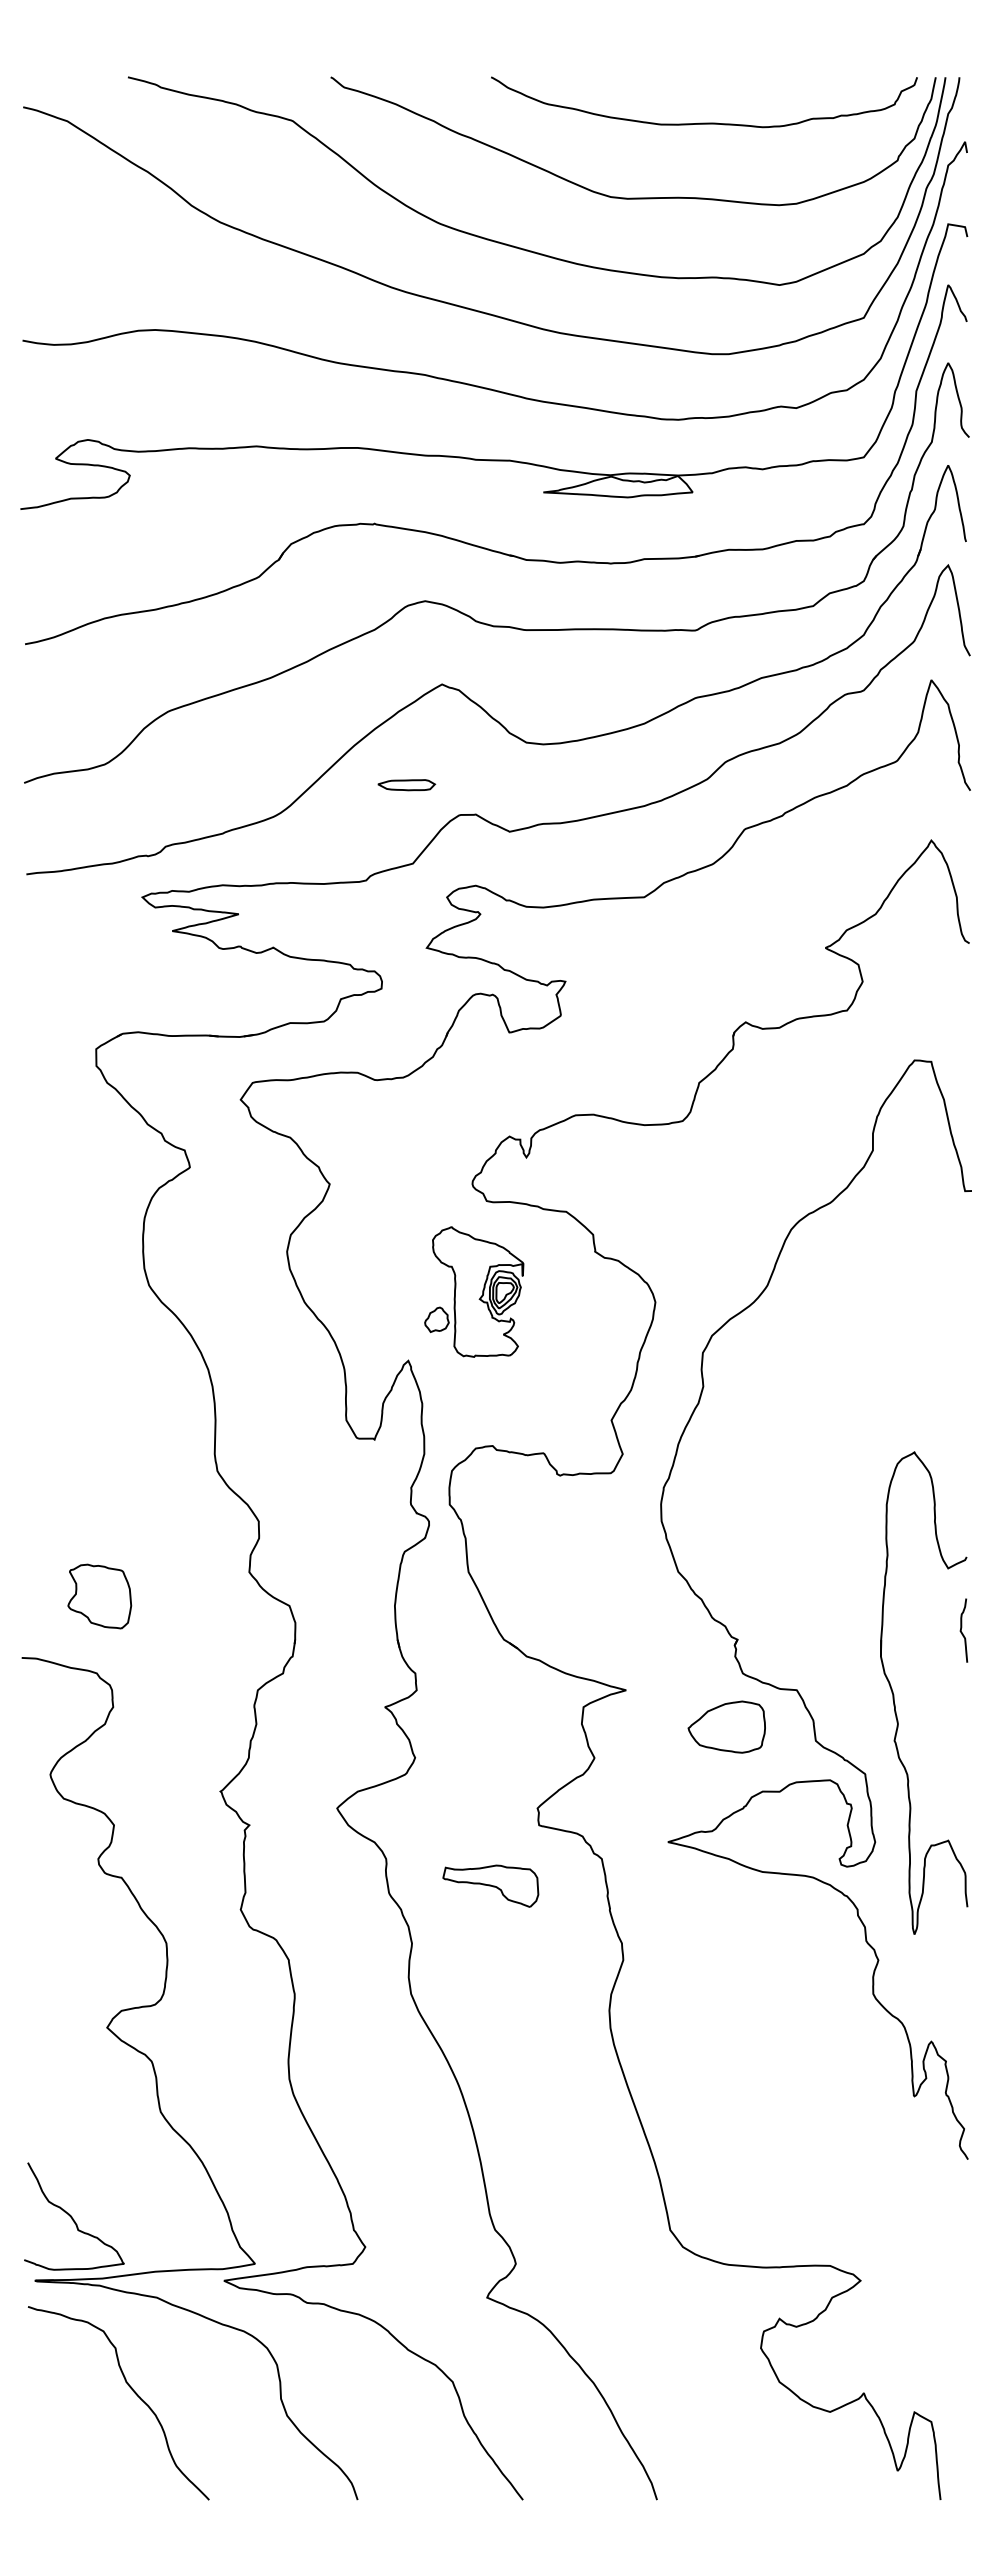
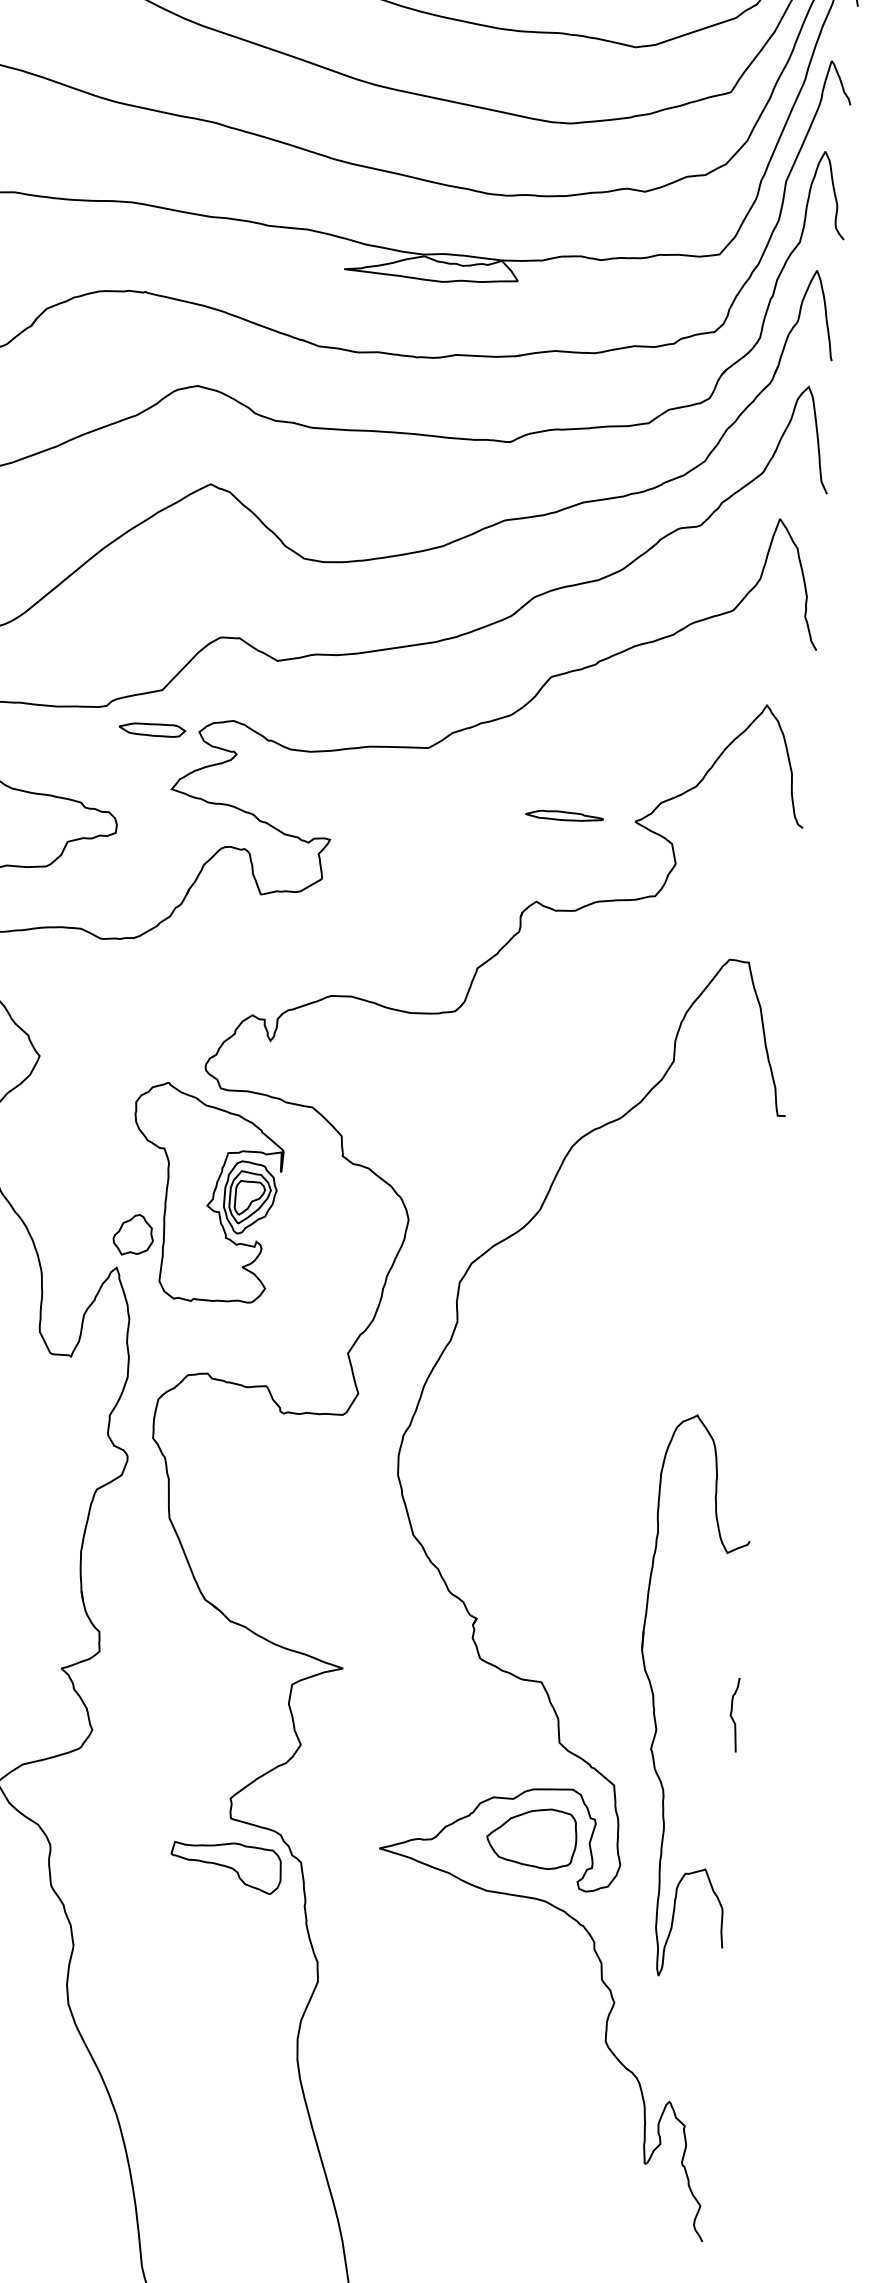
part: (406, 785) -> (152, 730), moved
part: (764, 946) -> (564, 815), added
part: (474, 1291) -> (199, 1192), size x1.43
curve: (961, 1630) -> (731, 1714), moved
part: (726, 1726) -> (531, 1837), moved
part: (490, 1885) -> (225, 1866), moved

